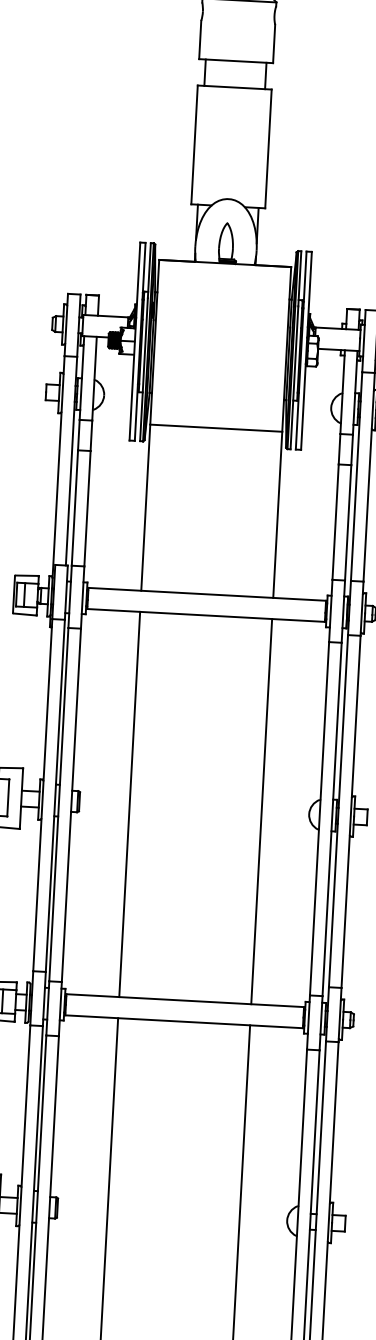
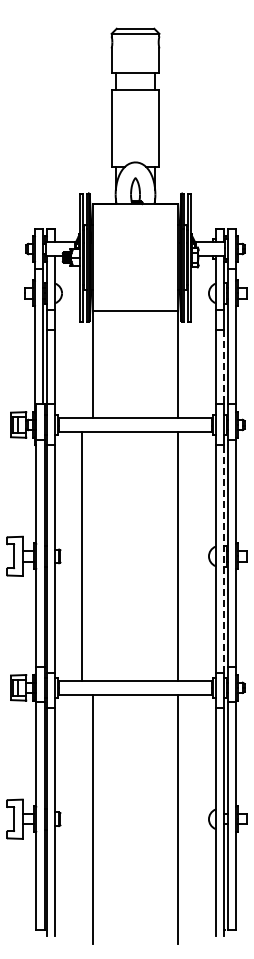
line: (347, 523) -> (223, 367), solid -> dashed
line: (129, 804) -> (81, 556), moved
line: (331, 818) -> (223, 558), solid -> dashed

